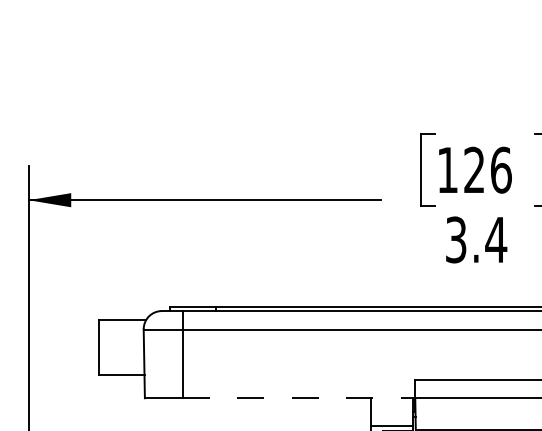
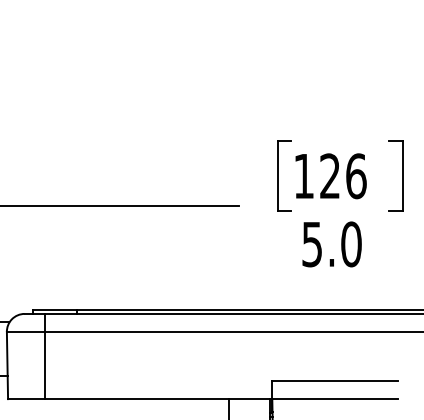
text: (476, 239) -> (332, 243), 3.4 -> 5.0
line: (299, 398) -> (159, 399), dashed -> solid

